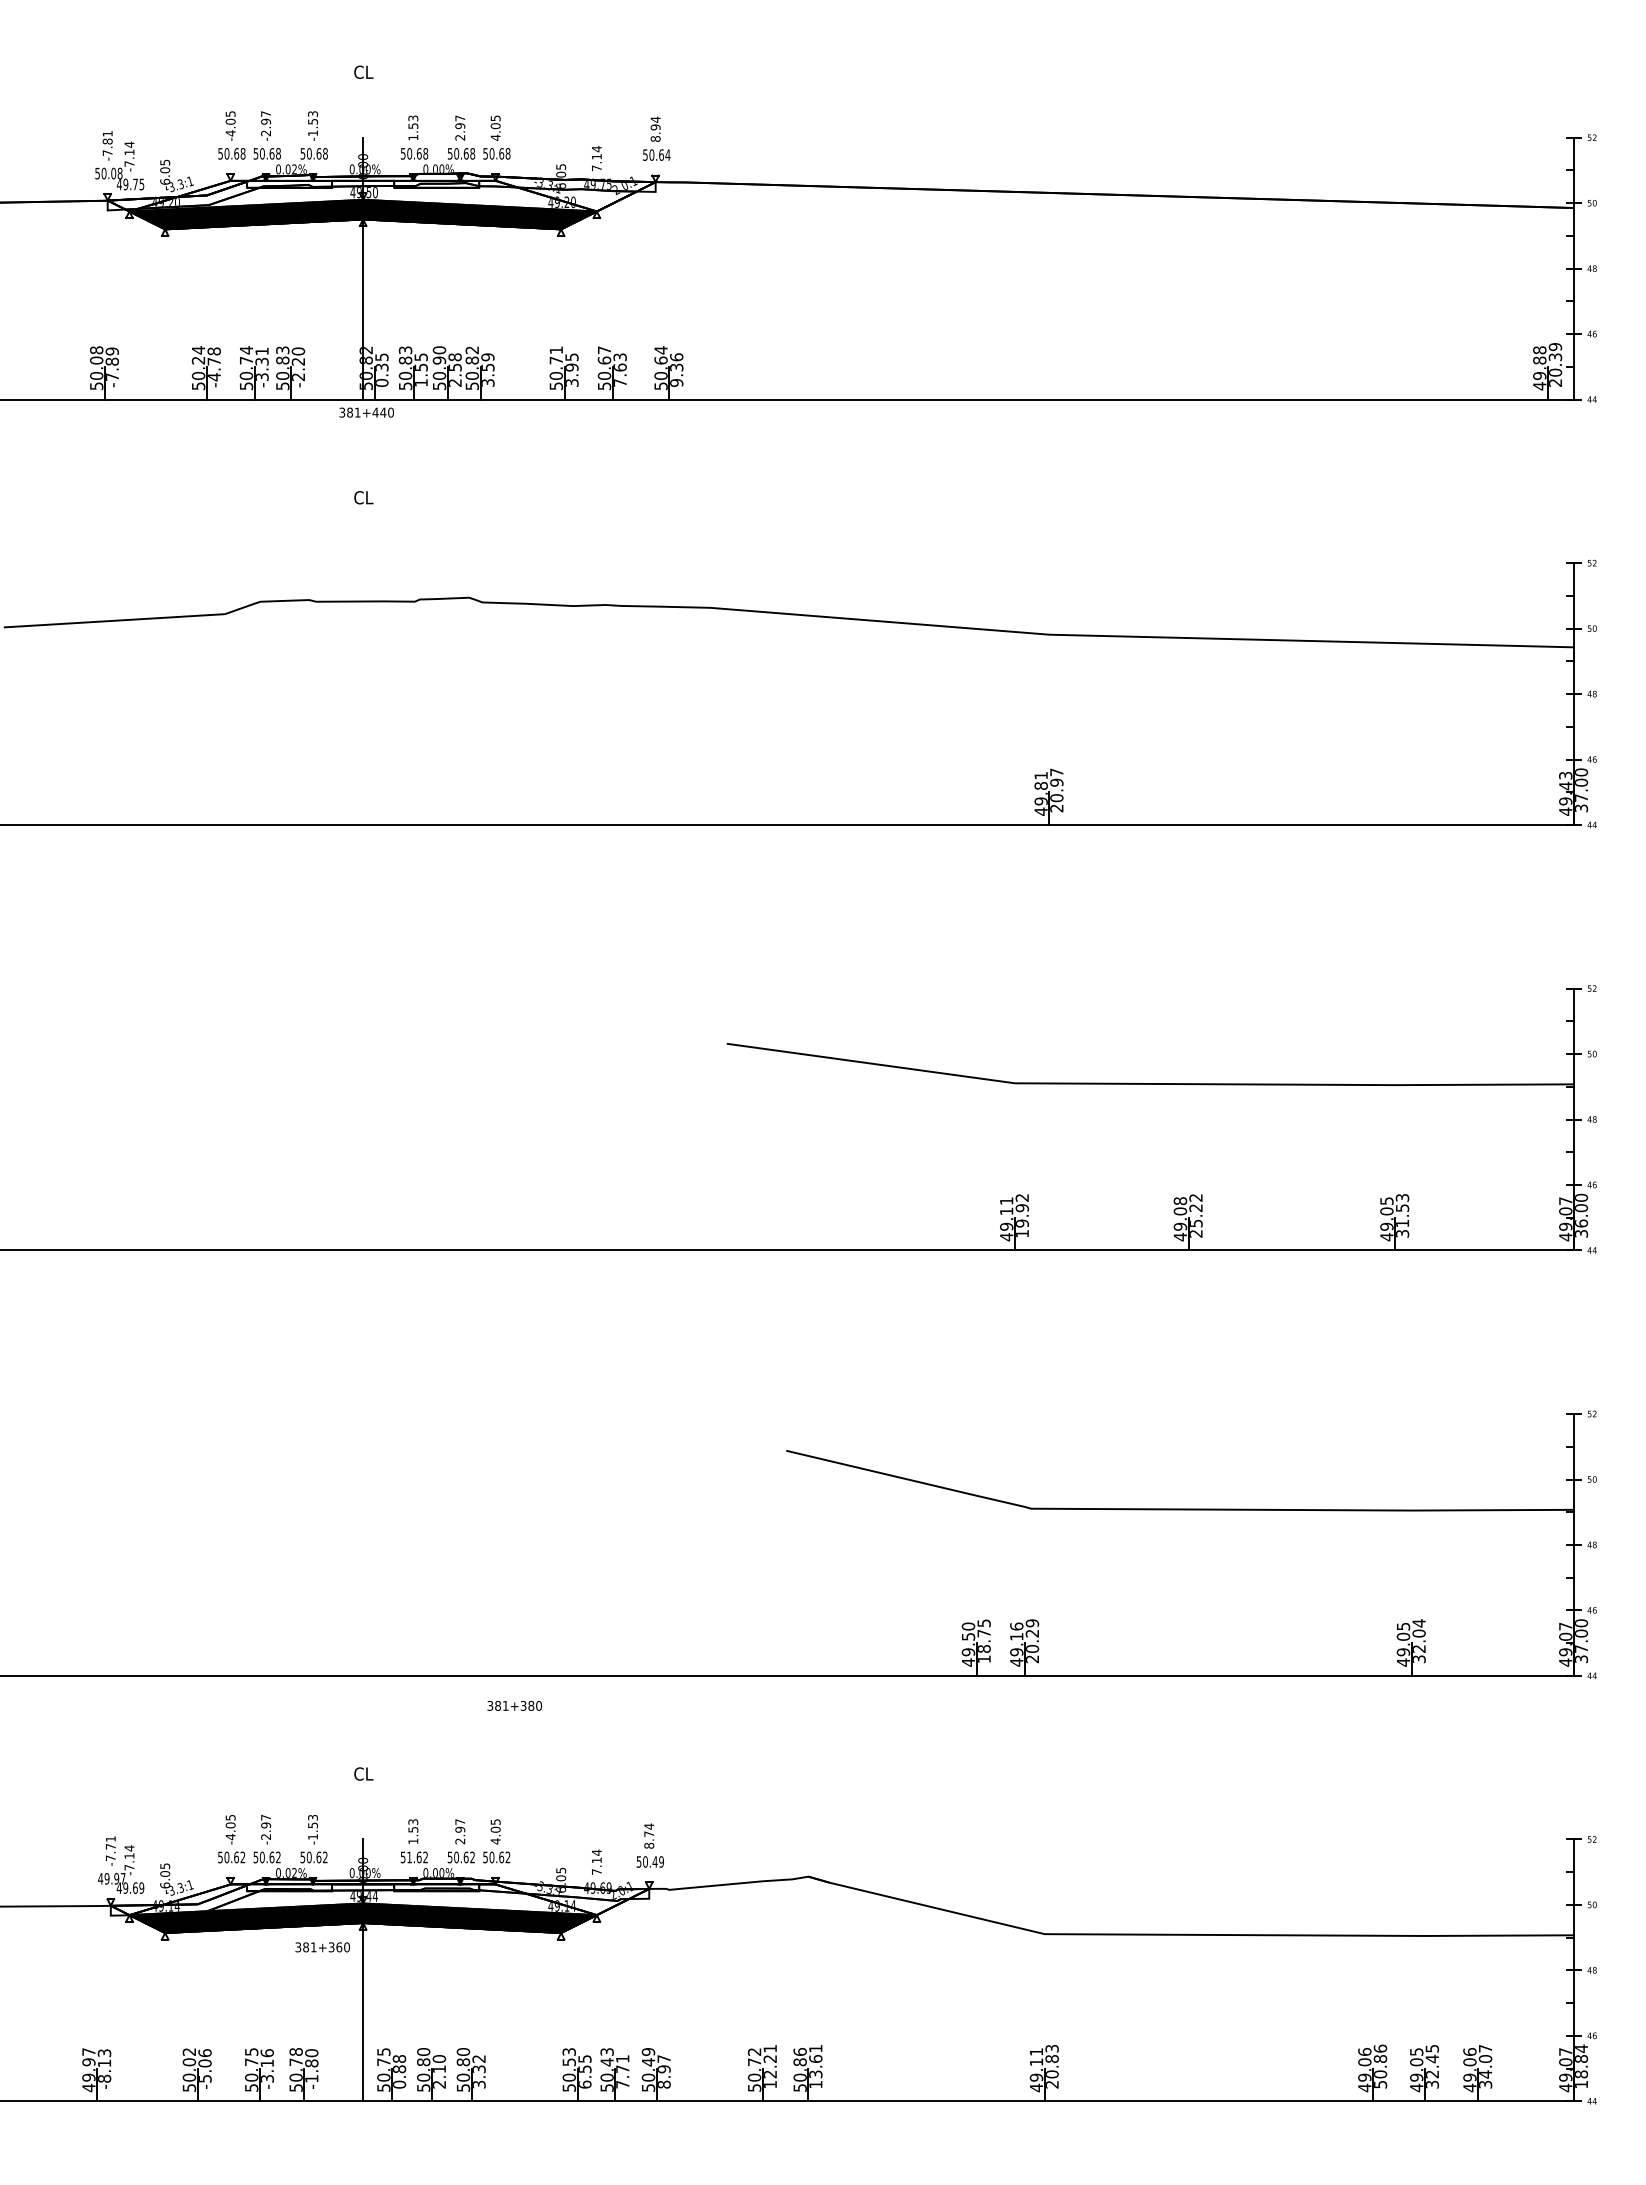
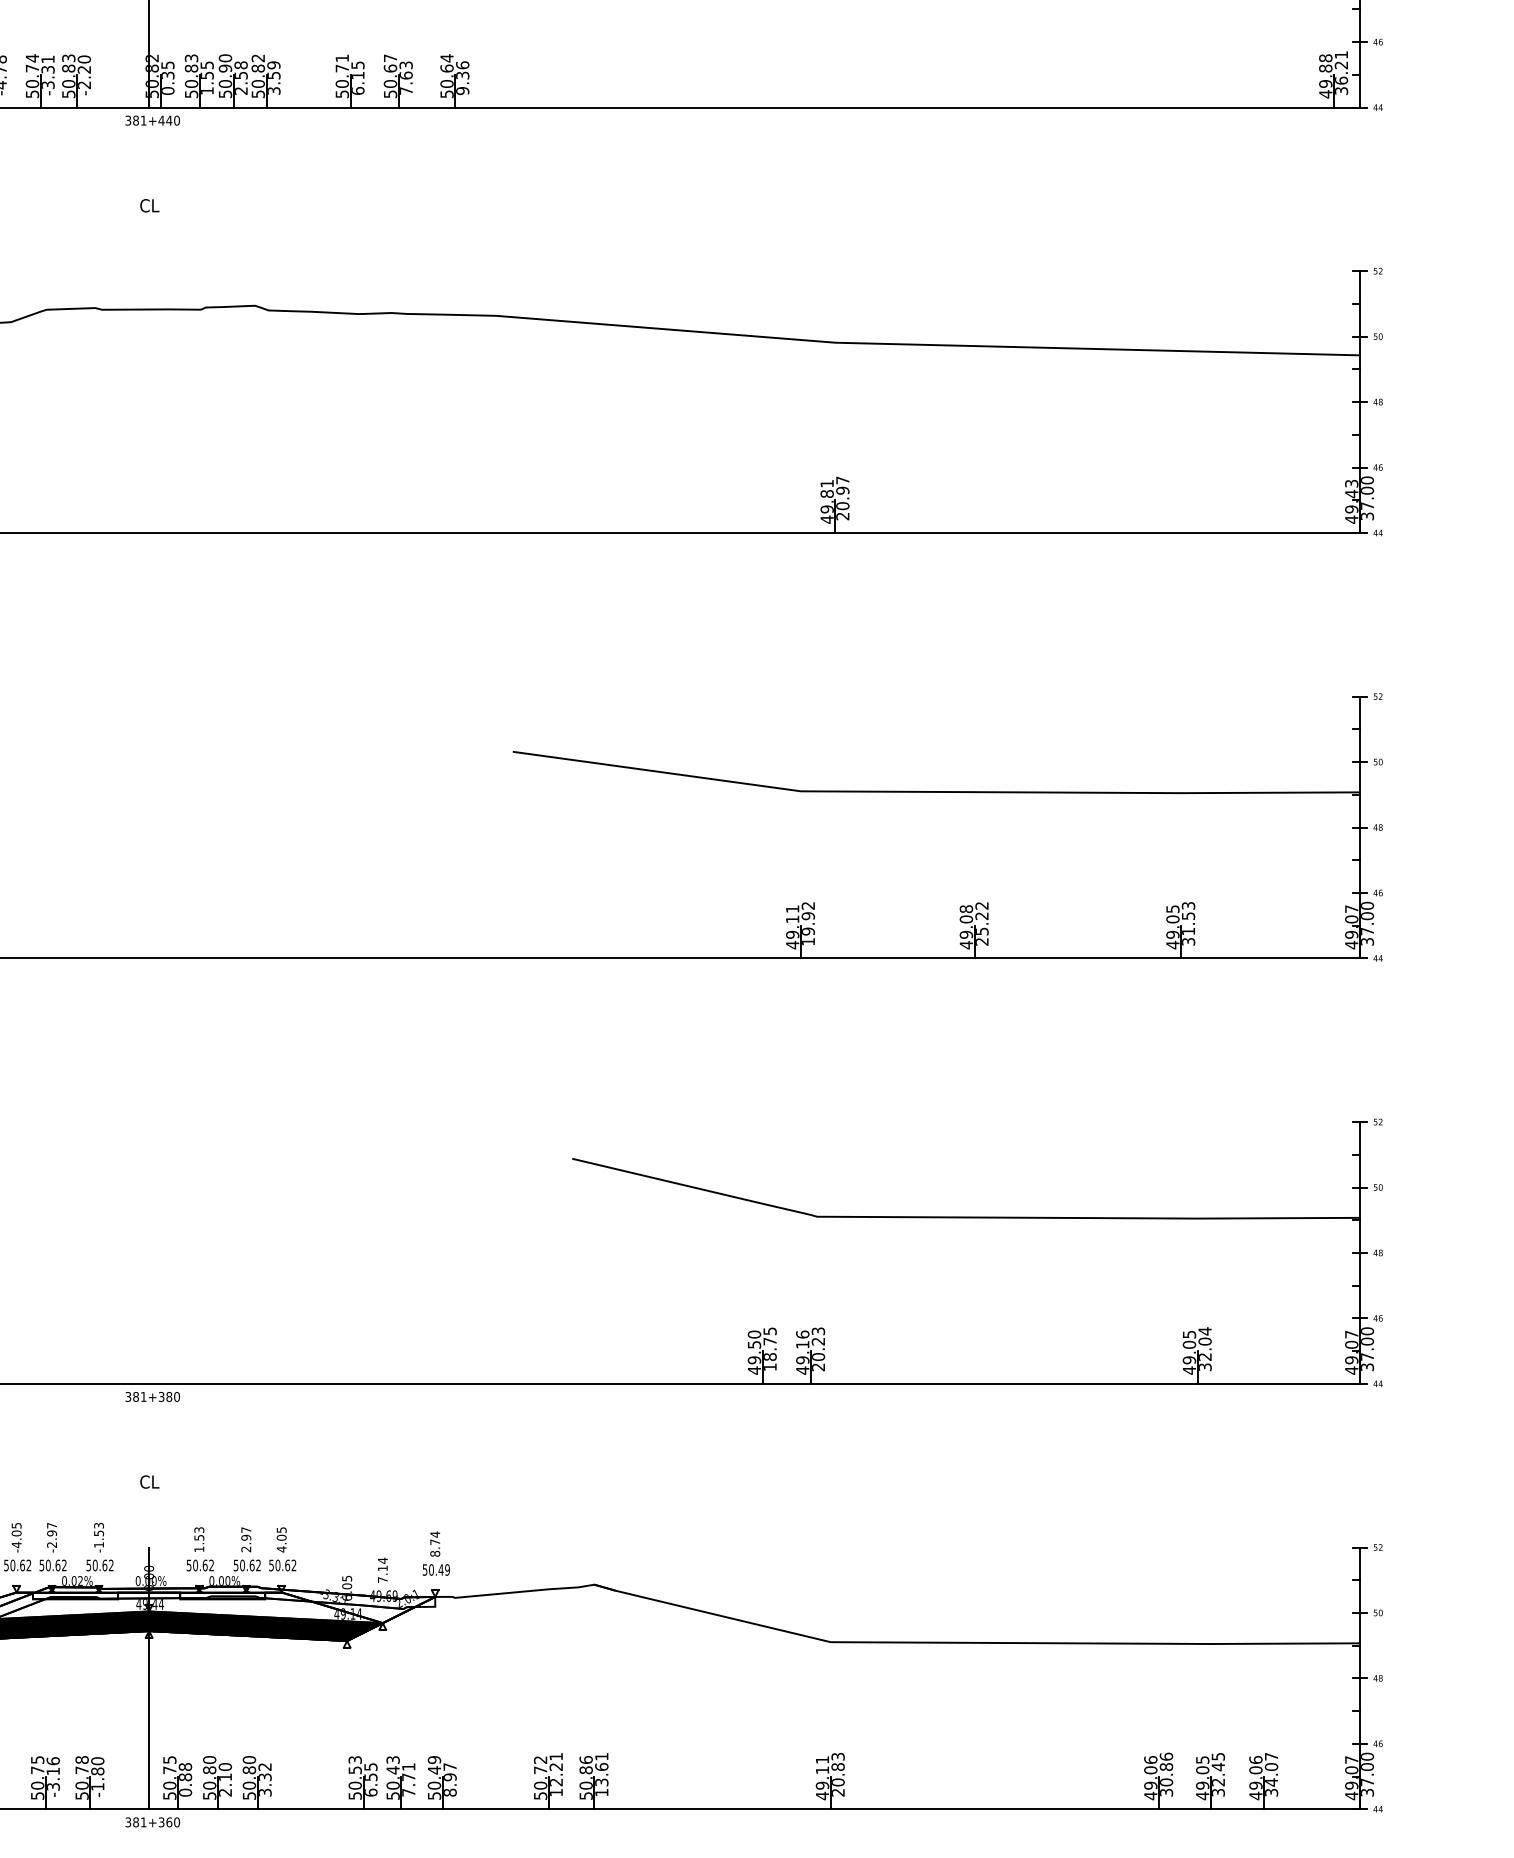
text: (1555, 364) -> (1341, 72), 20.39 -> 36.21
text: (572, 374) -> (358, 82), 3.95 -> 6.15
text: (1581, 1223) -> (1367, 931), 36.00 -> 37.00
text: (1031, 1623) -> (817, 1331), 20.29 -> 20.23
text: (514, 1705) -> (152, 1396), moved
text: (409, 1857) -> (195, 1565), 51.62 -> 50.62
text: (322, 1947) -> (152, 1822), moved
text: (1581, 2066) -> (1367, 1774), 18.84 -> 37.00
text: (1380, 2084) -> (1166, 1792), 50.86 -> 30.86

